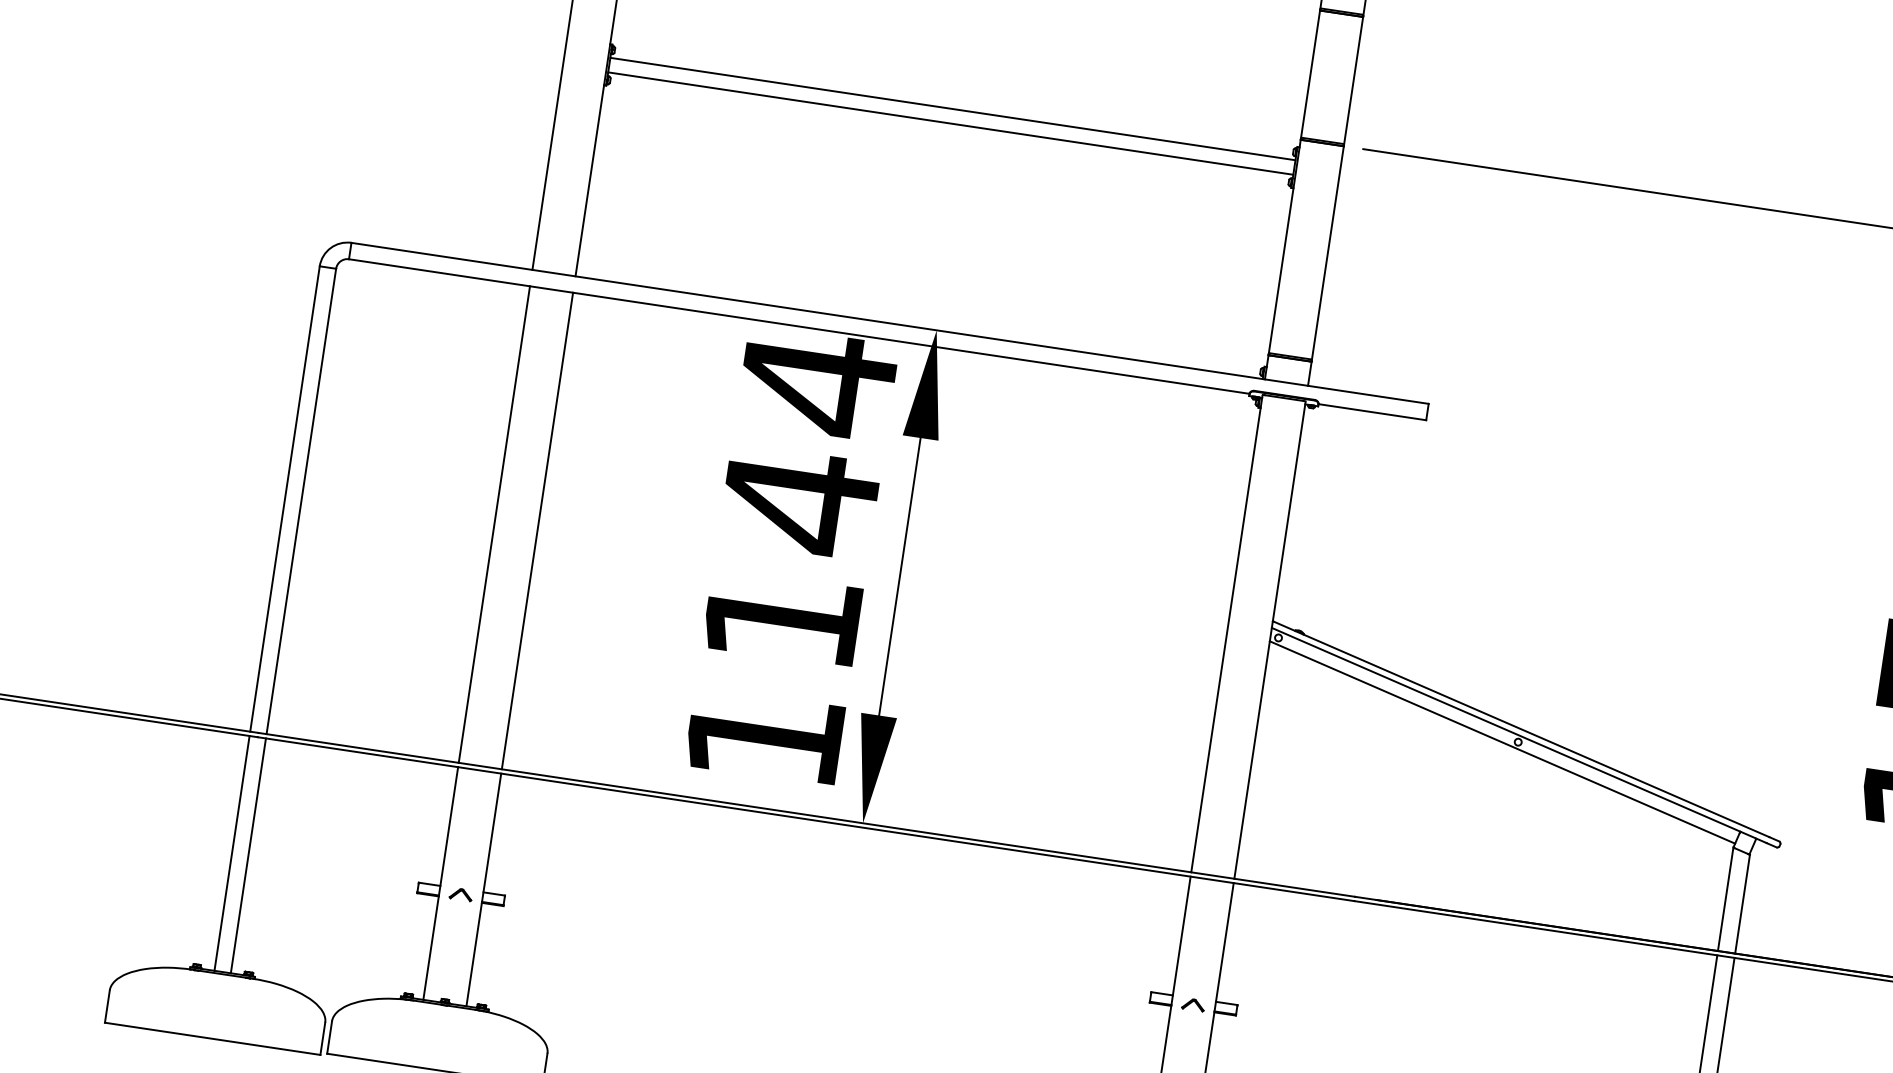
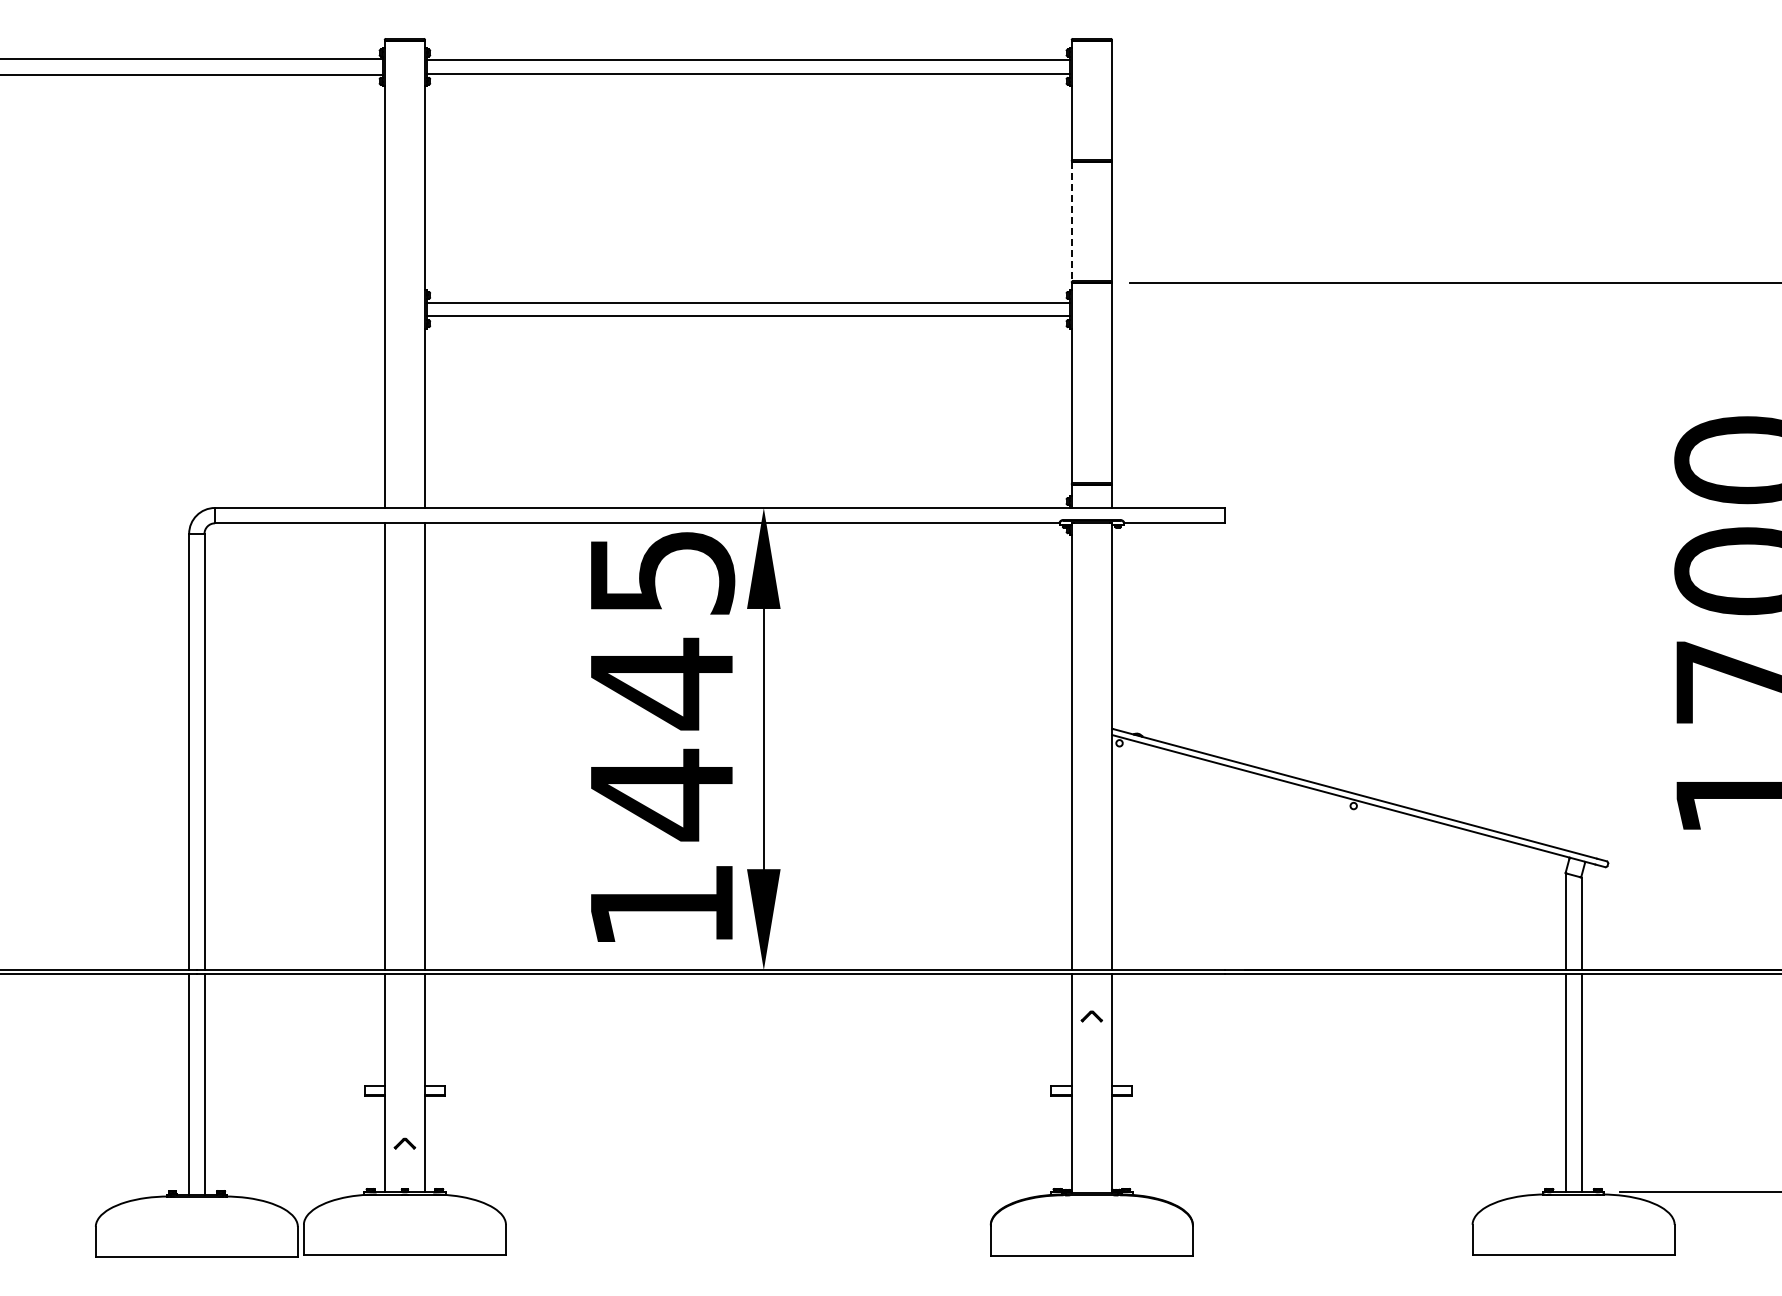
line: (1310, 74) -> (1071, 222), solid -> dashed
text: (801, 501) -> (663, 683), 1144 -> 1445
line: (1502, 742) -> (1339, 808), removed
part: (460, 894) -> (404, 1143), moved
part: (1193, 1004) -> (1091, 1016), moved

